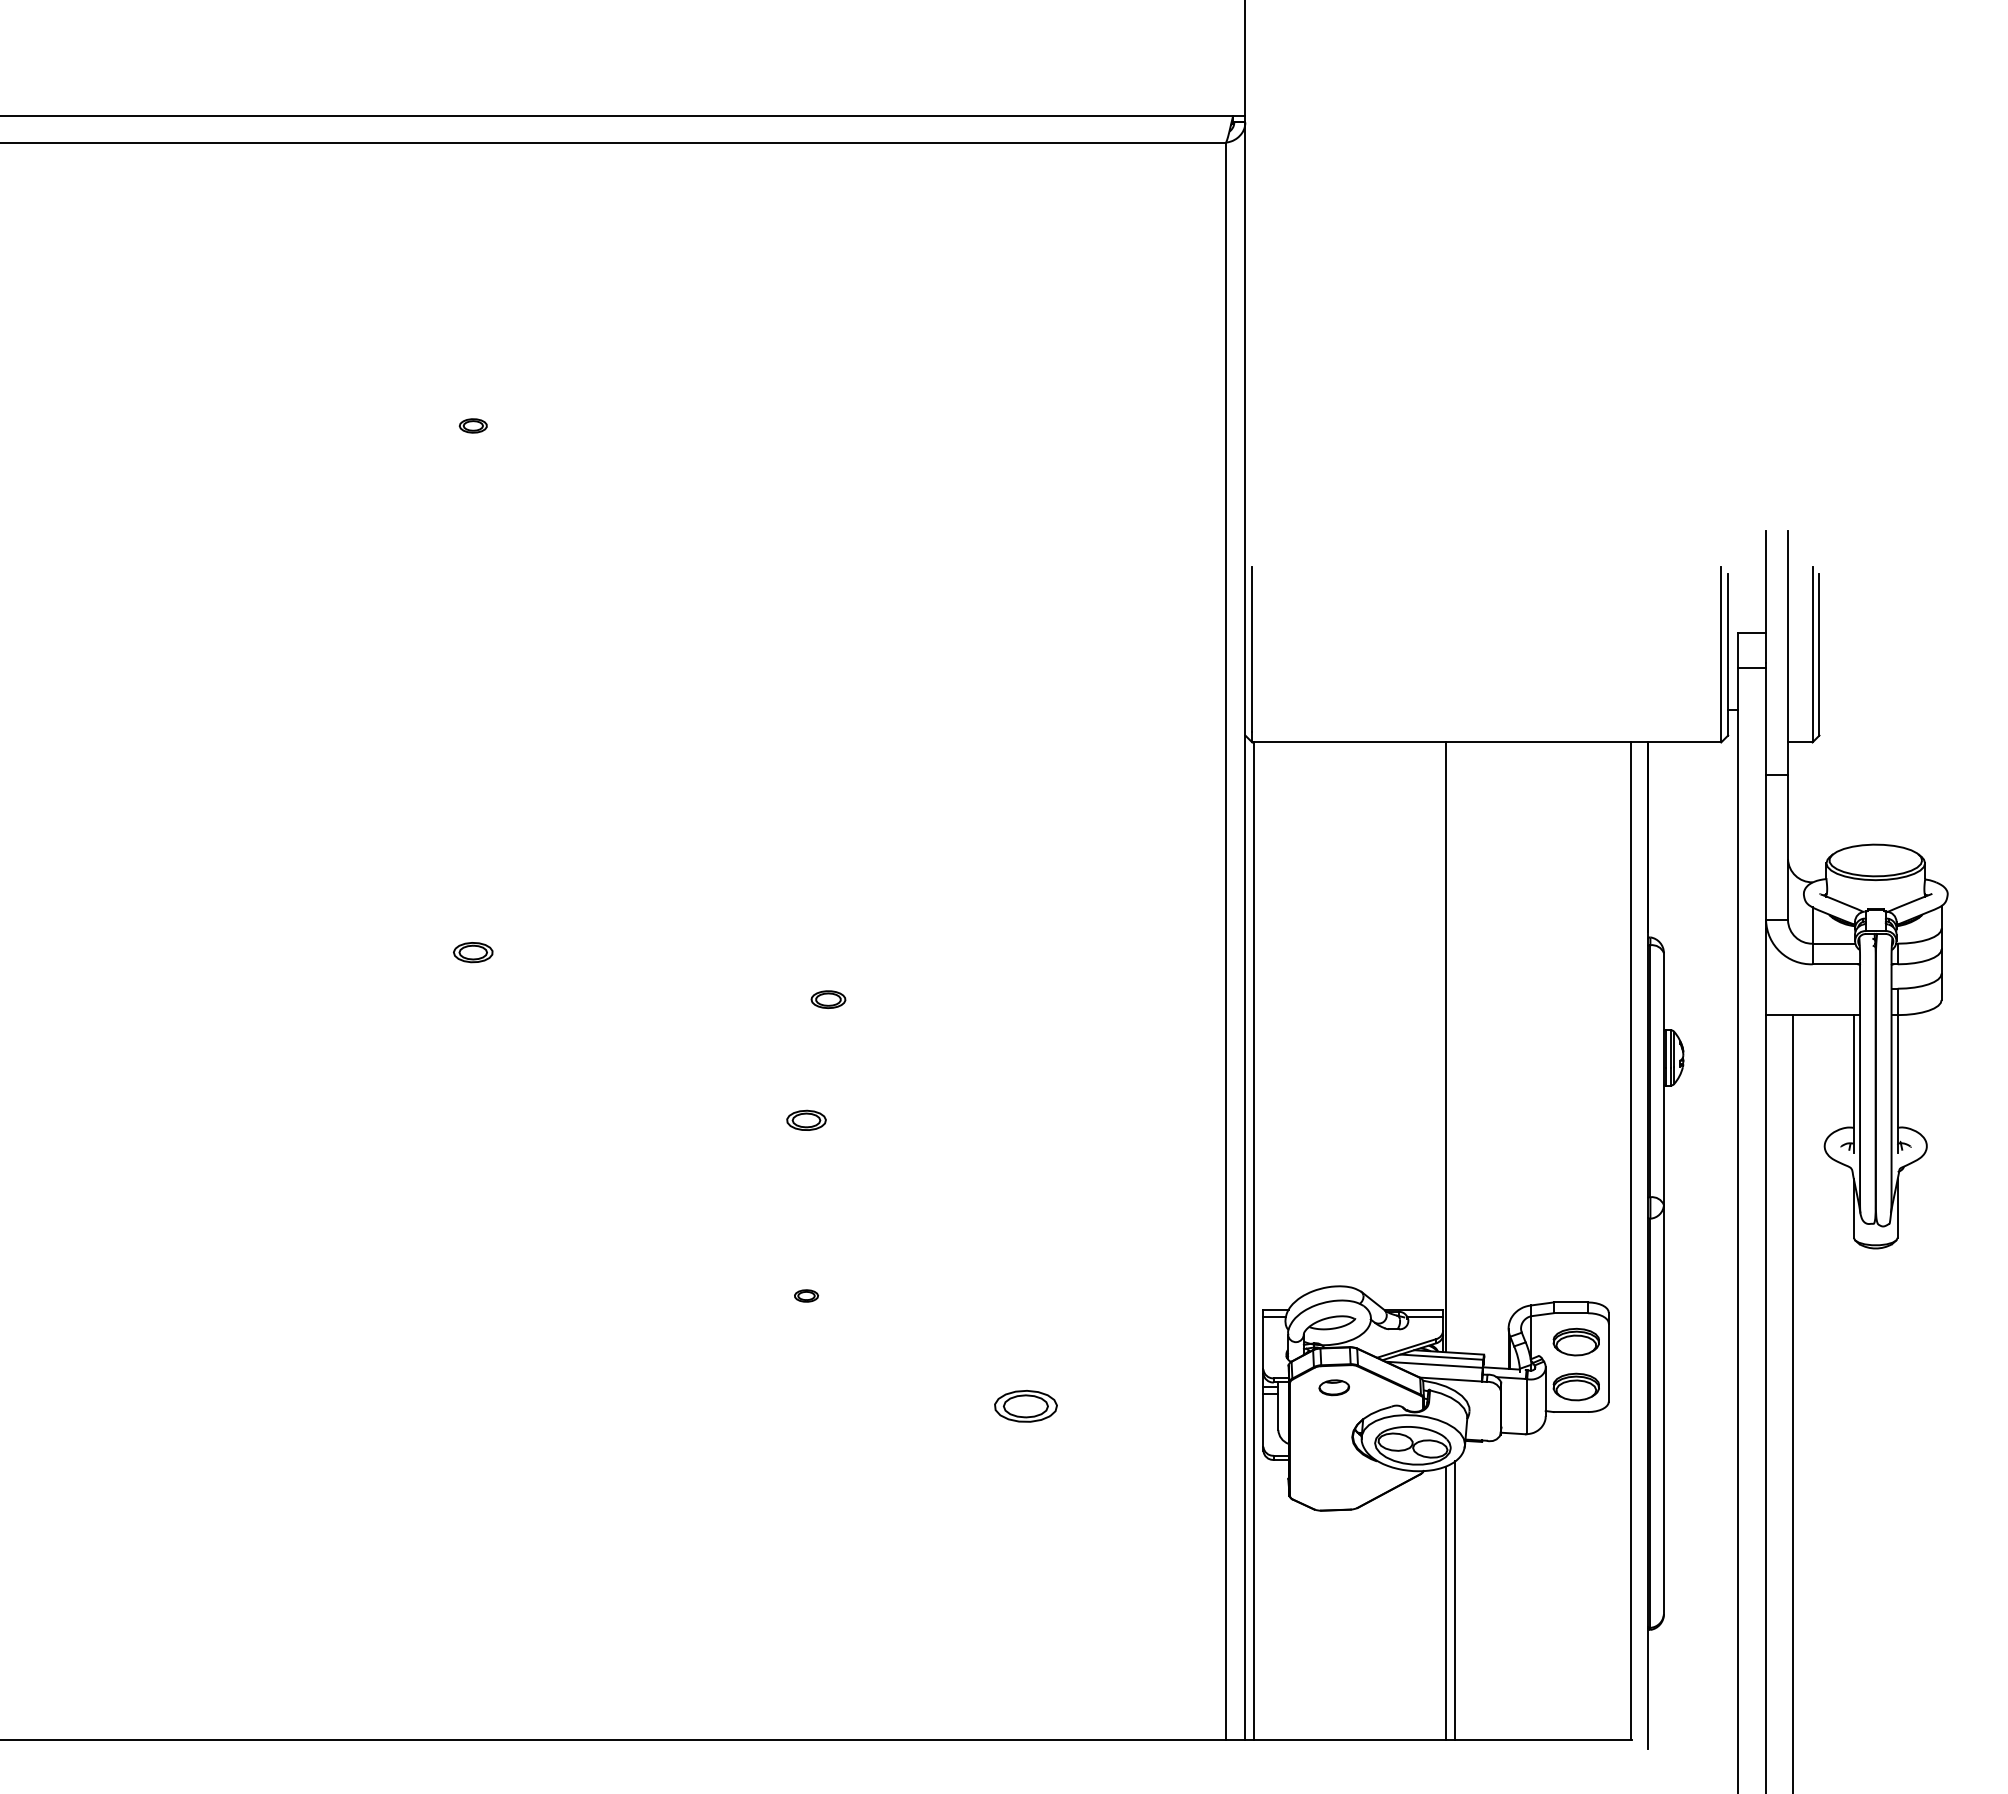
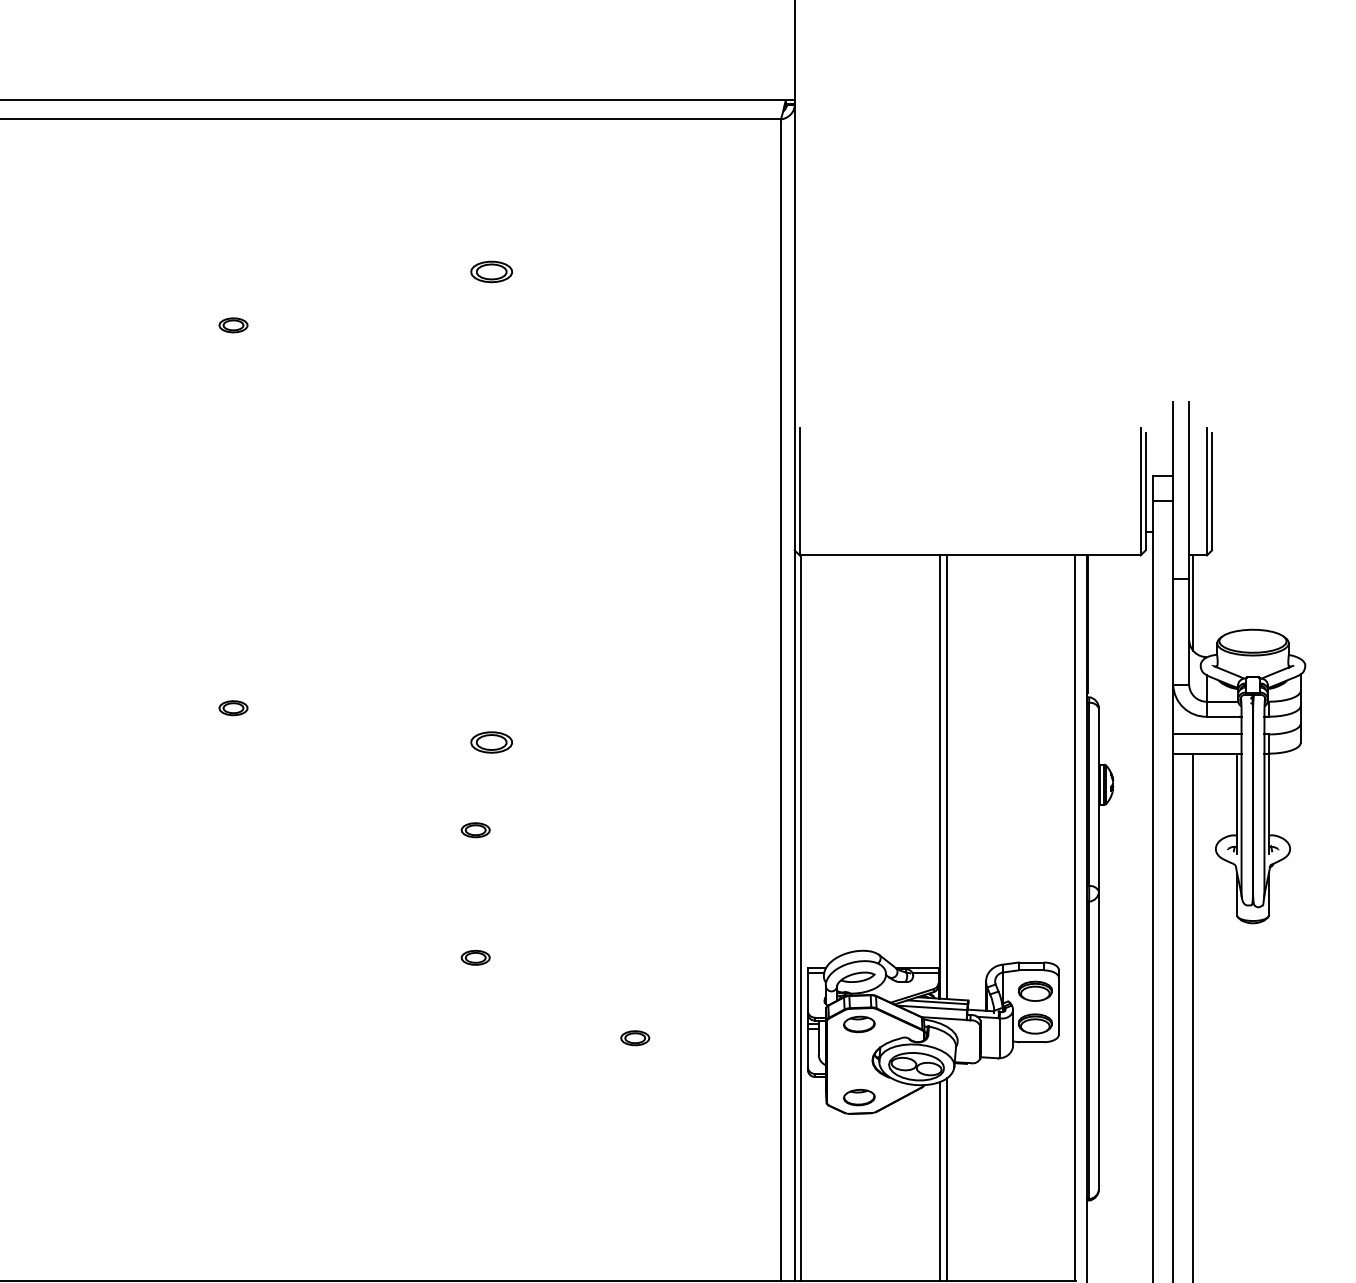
part: (828, 352) -> (491, 272), added
part: (473, 425) -> (233, 325), size x1.43
line: (1793, 807) -> (1193, 602), added
line: (1813, 988) -> (1207, 734), added
part: (828, 999) -> (491, 742), size x1.67
line: (1455, 1047) -> (947, 777), added
part: (806, 1295) -> (475, 957), size x1.67
part: (1334, 1387) -> (859, 1024), size x1.43
part: (1025, 1406) -> (634, 1038), size x0.62
part: (1334, 1487) -> (859, 1097), added

